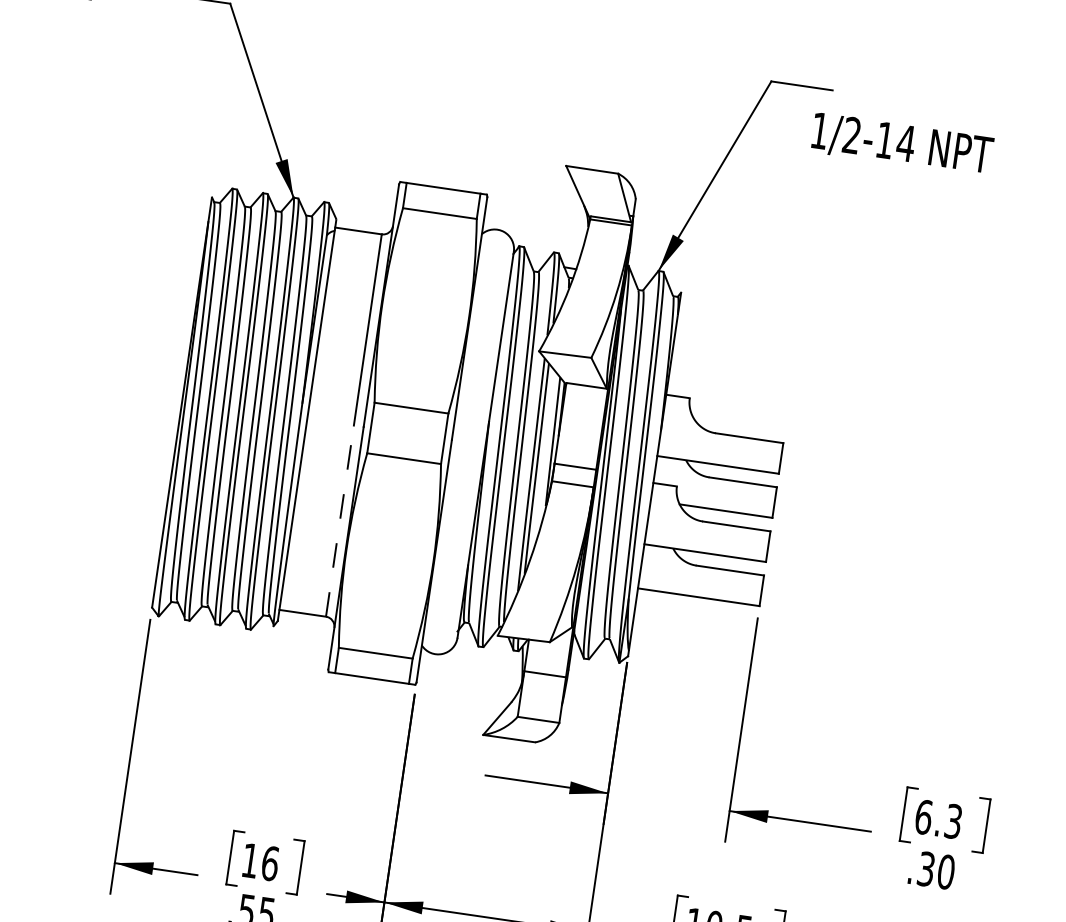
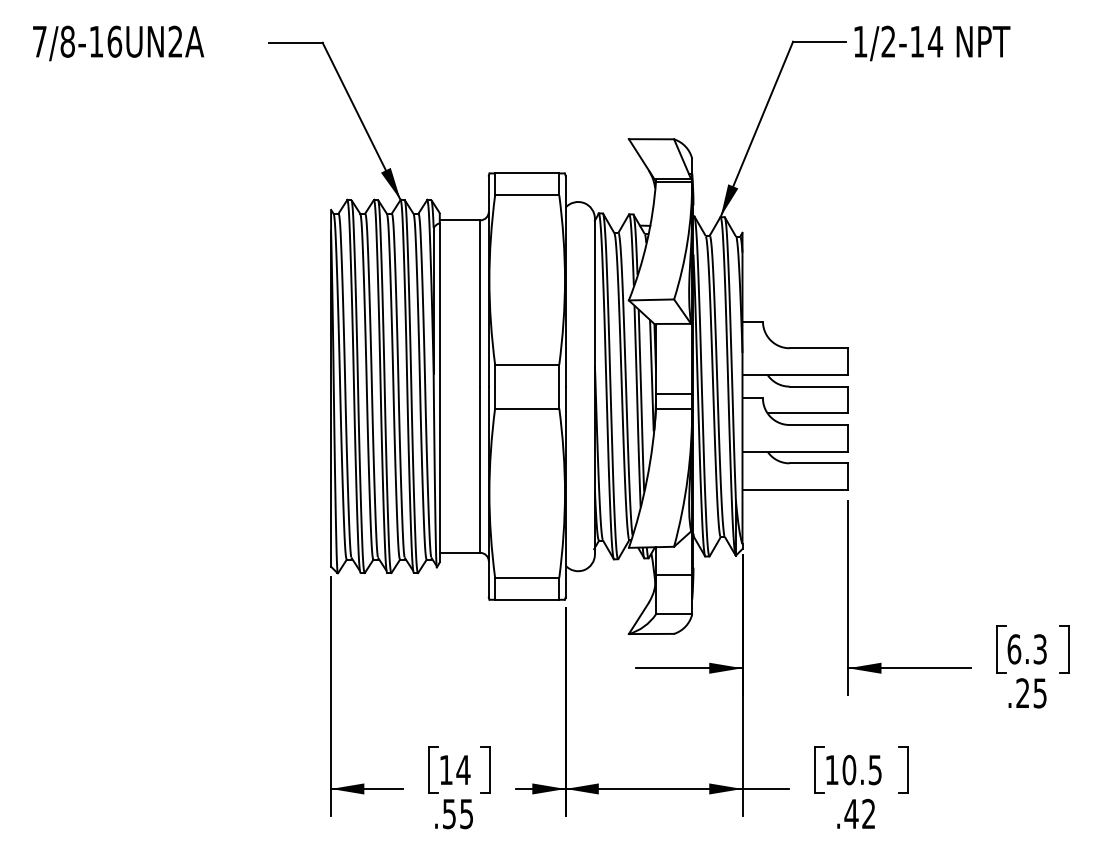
text: (902, 144) -> (932, 43), moved
line: (340, 520) -> (480, 469), dashed -> solid
text: (270, 864) -> (463, 770), 16 -> 14
text: (936, 870) -> (1031, 693), .30 -> .25

